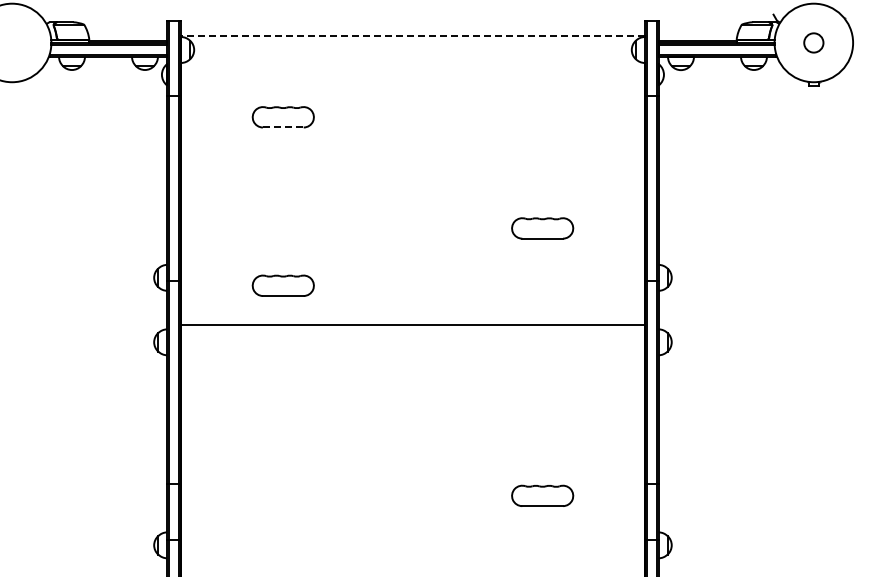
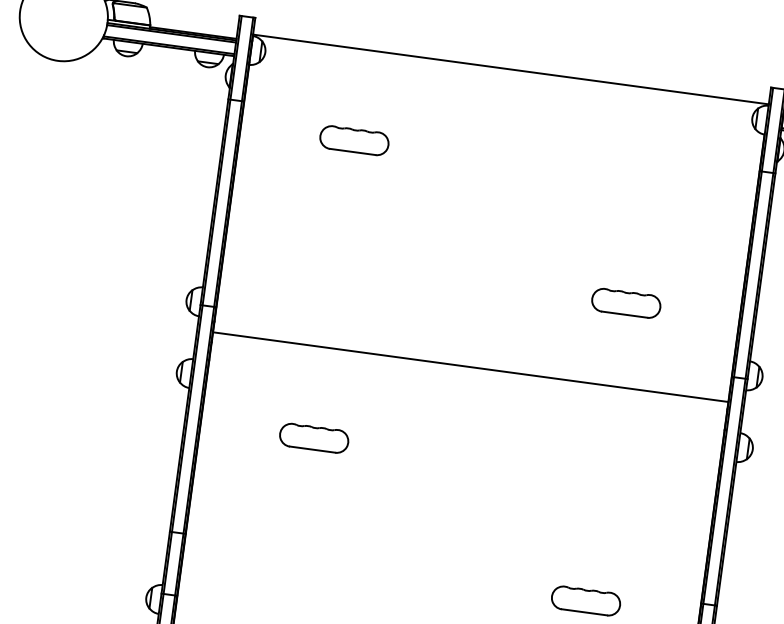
line: (413, 35) -> (511, 69), dashed -> solid
line: (283, 127) -> (353, 152), dashed -> solid
part: (282, 285) -> (313, 437), moved
line: (412, 325) -> (470, 367), moved

